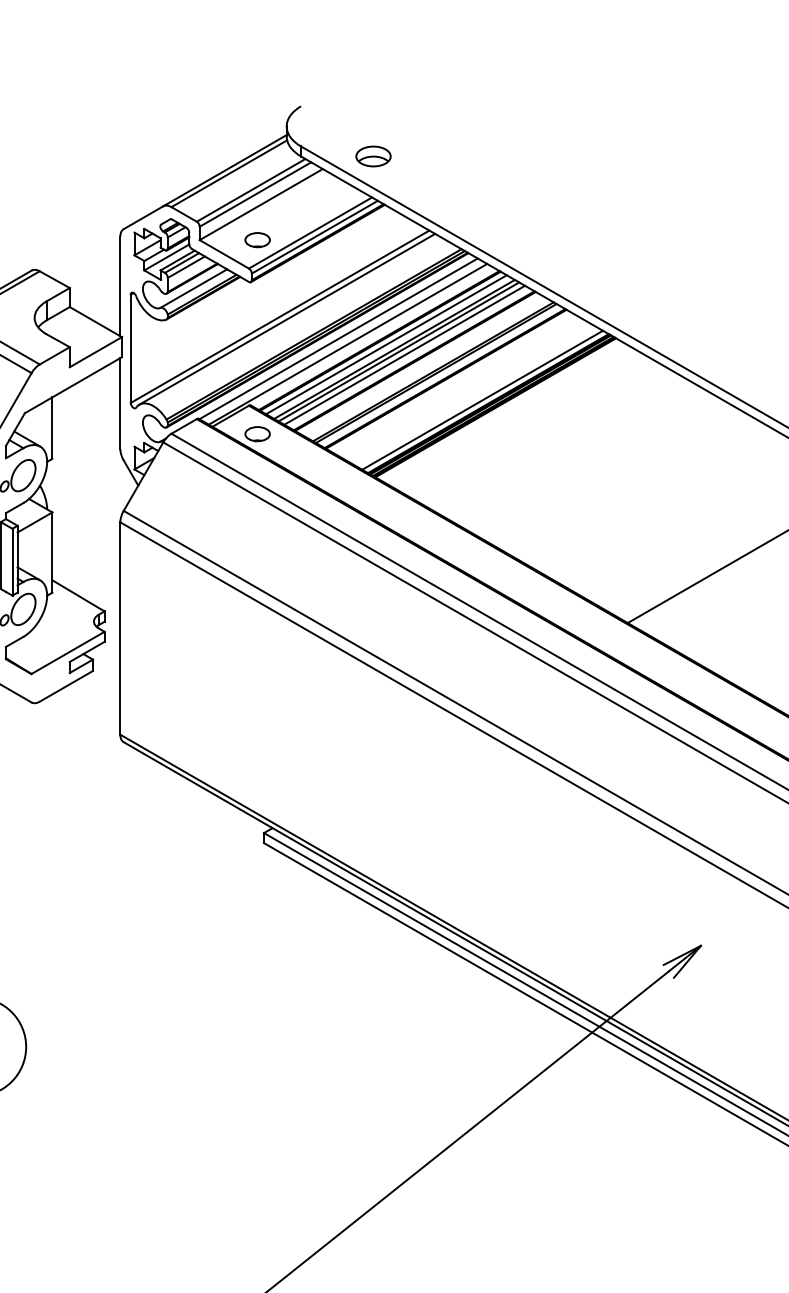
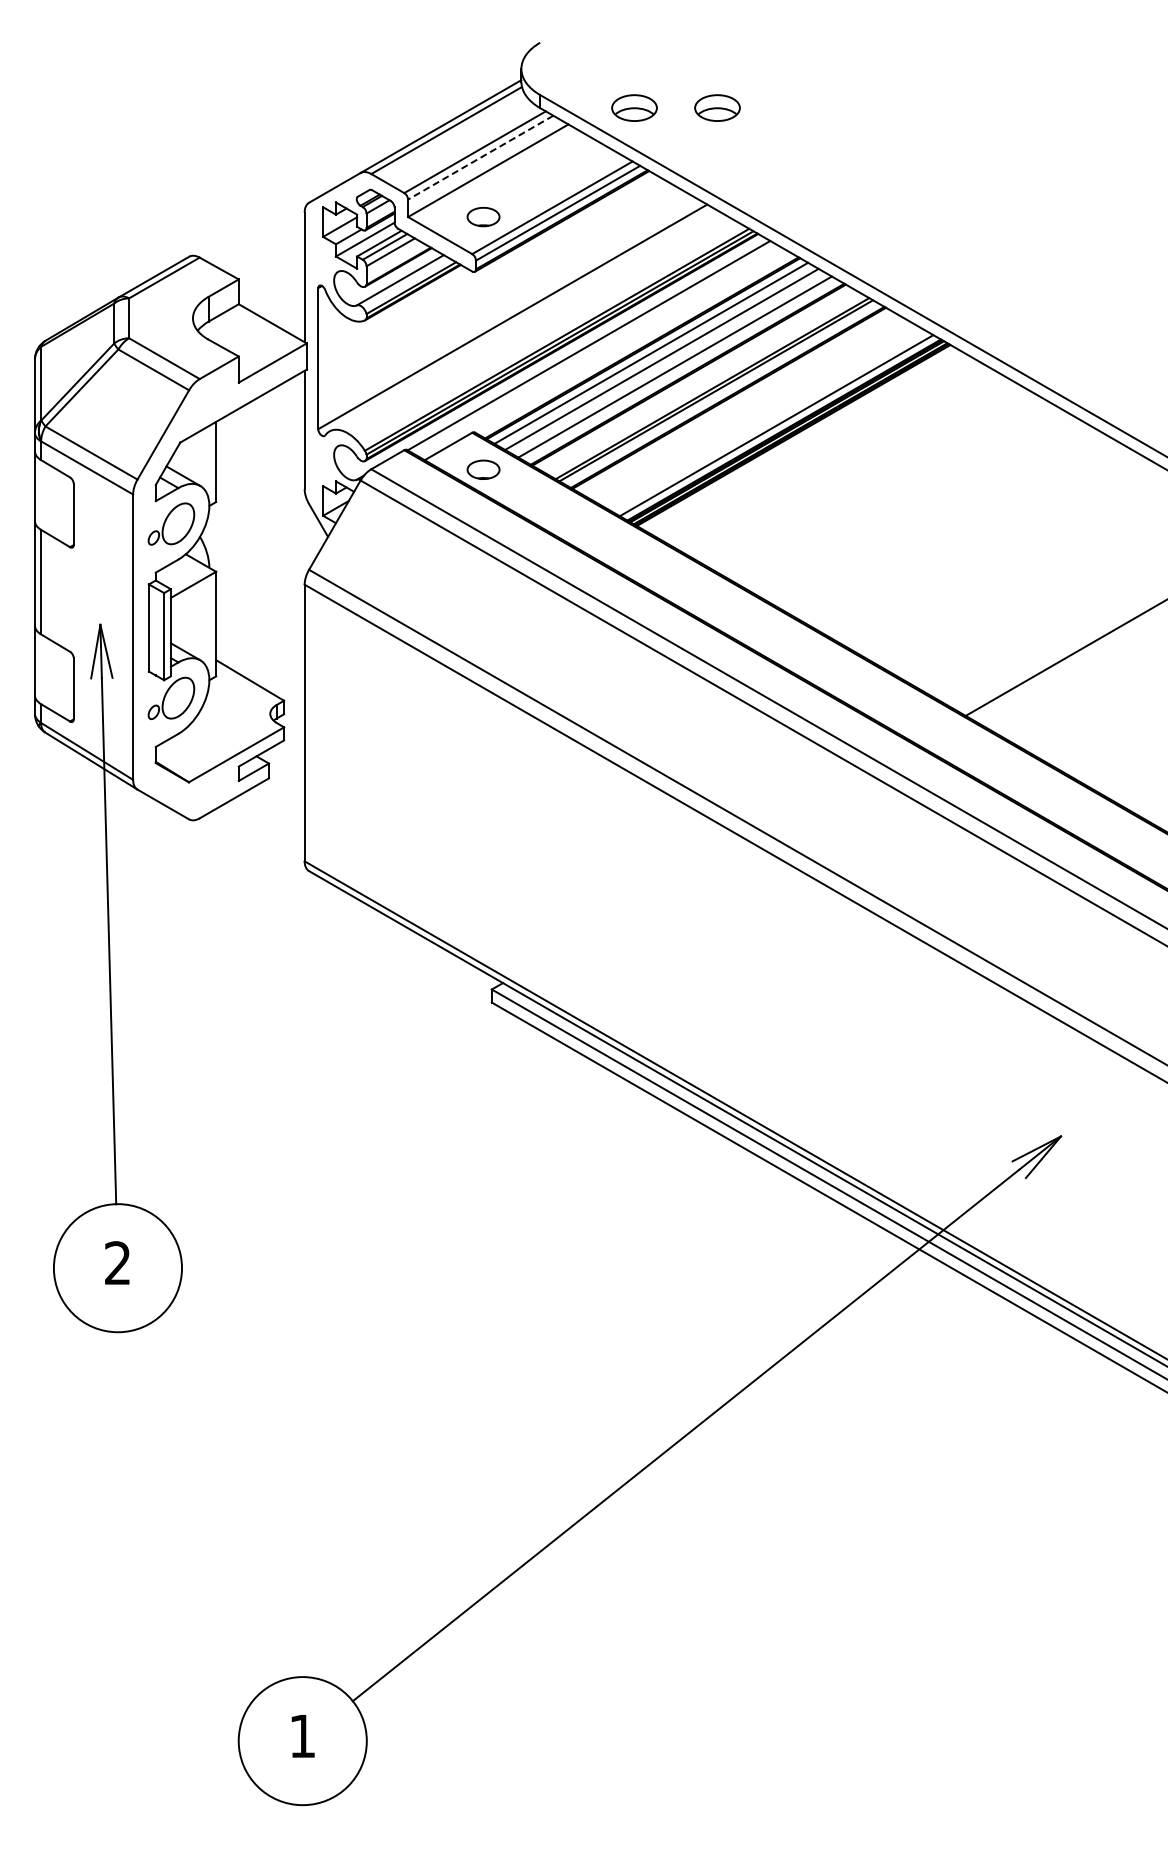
part: (437, 156) -> (717, 107), added
line: (255, 194) -> (480, 157), solid -> dashed
line: (286, 318) -> (521, 319), removed
line: (348, 344) -> (601, 352), removed
line: (398, 351) -> (667, 362), removed

